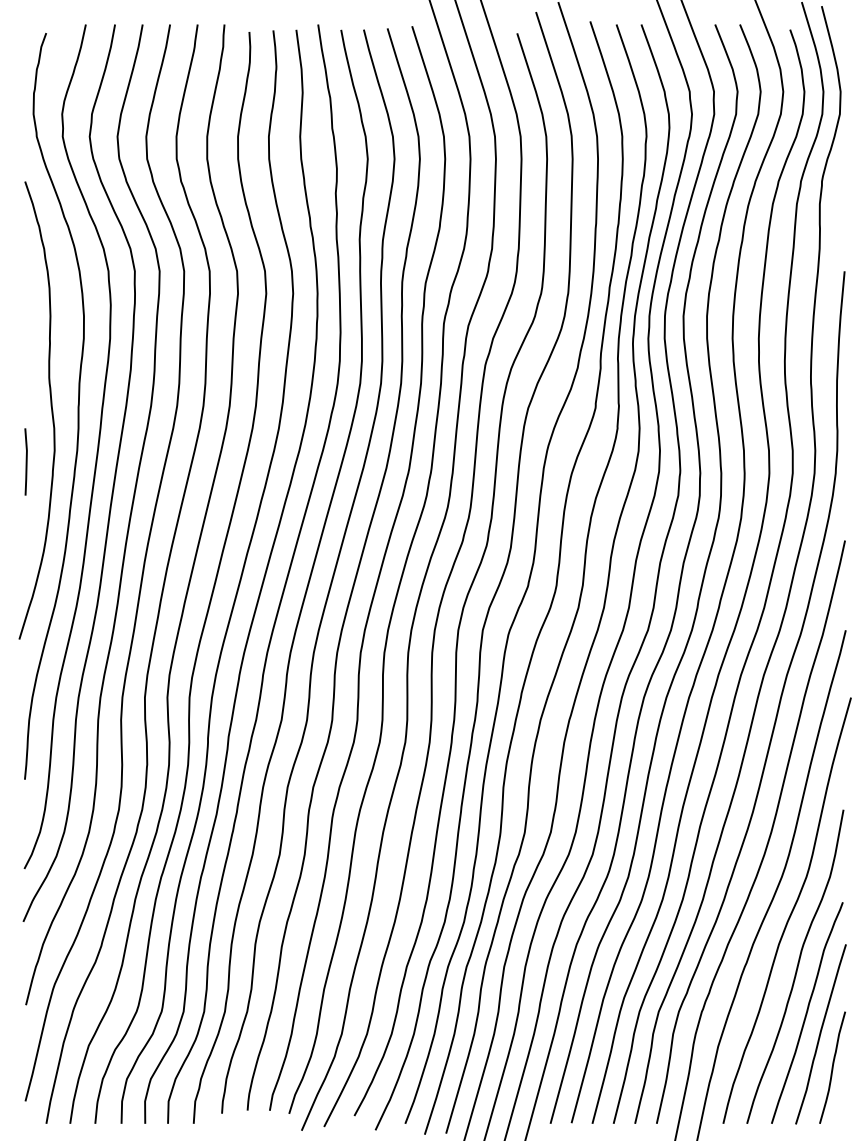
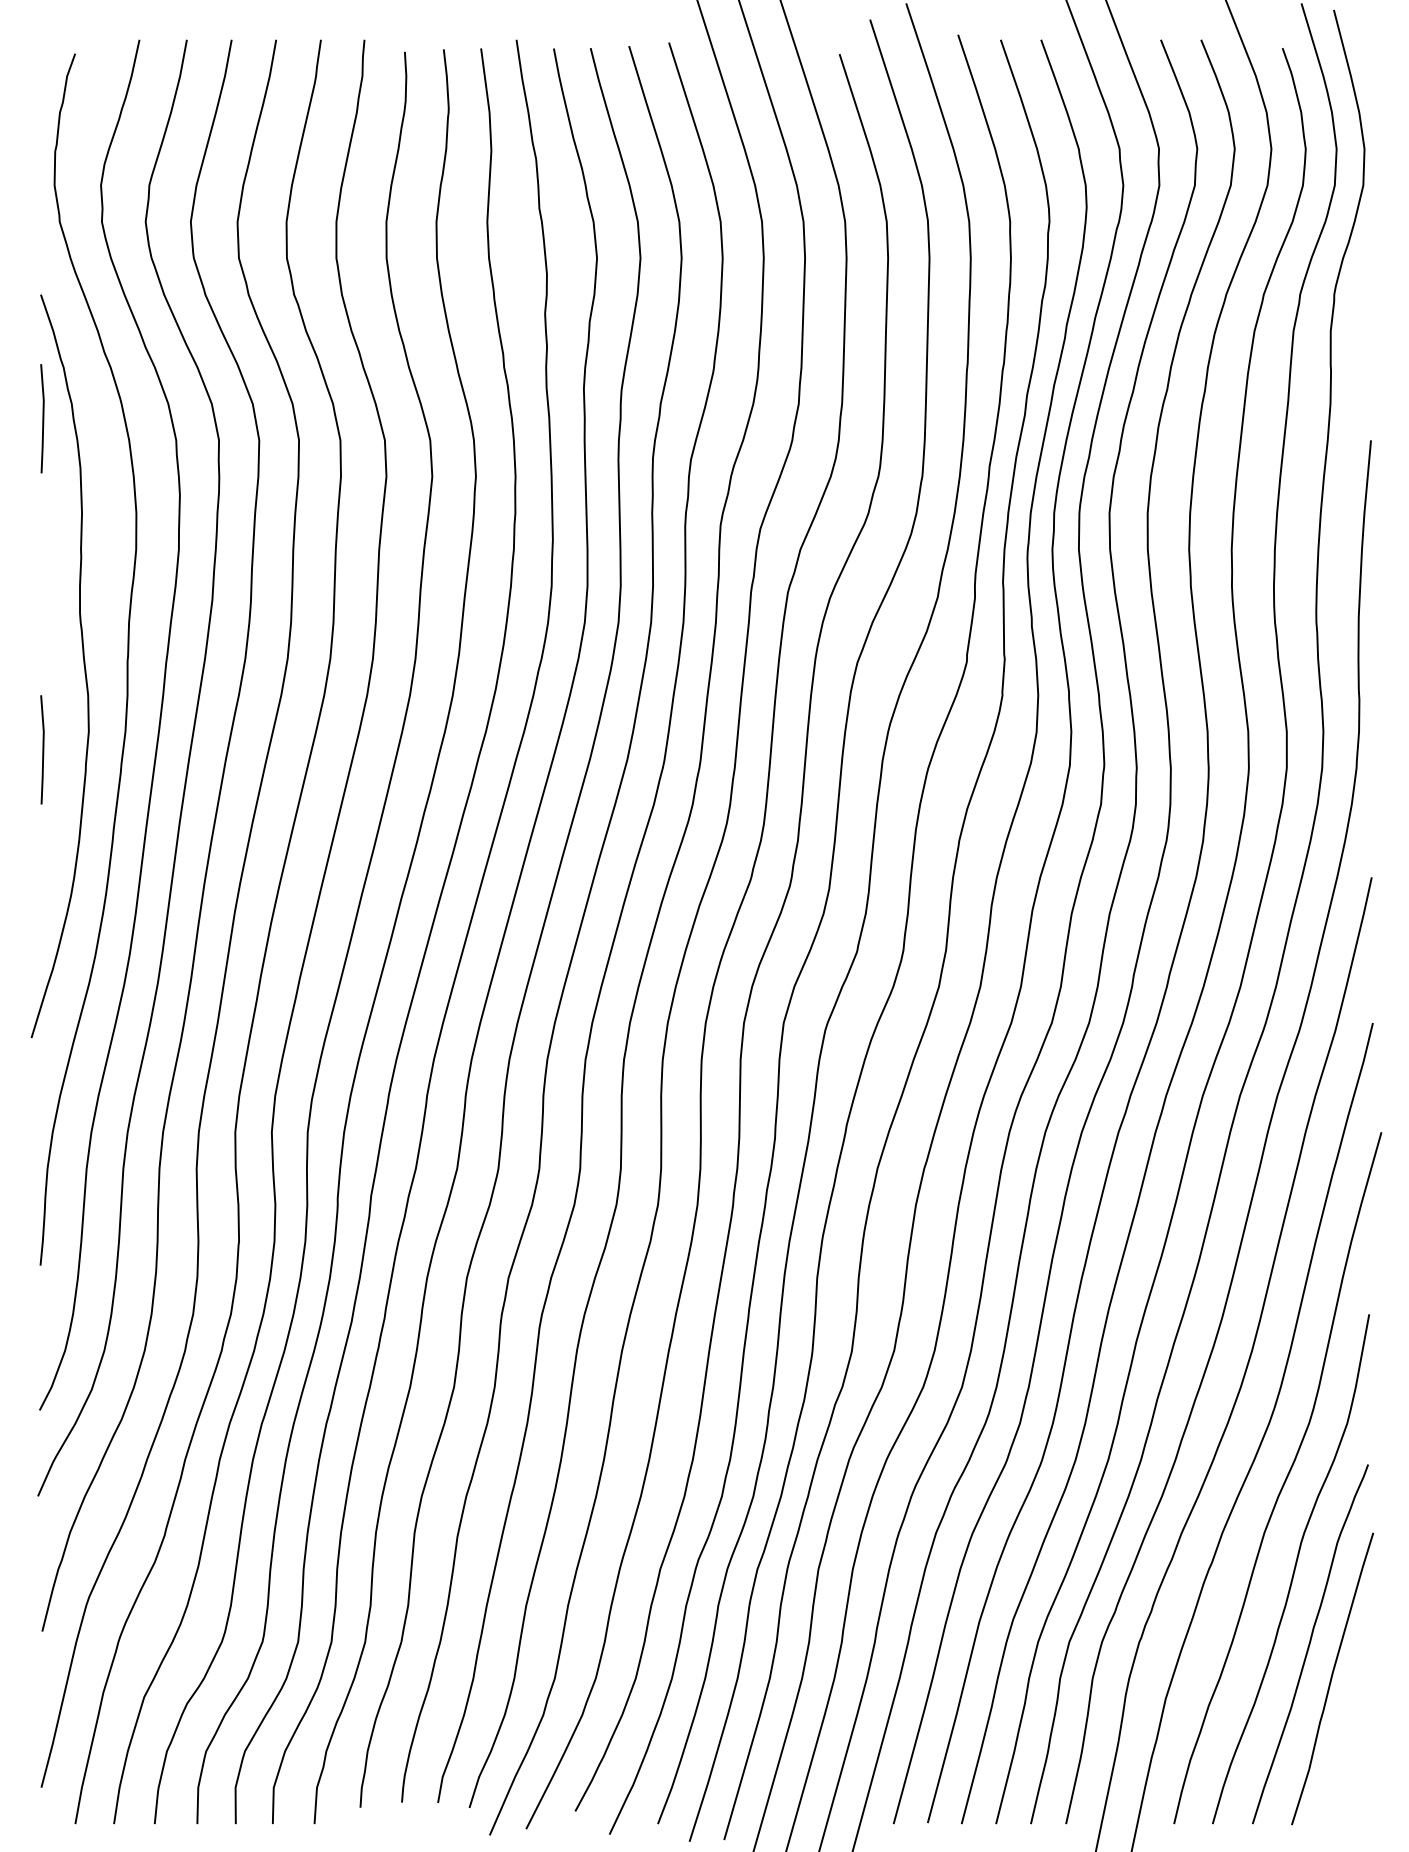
line: (25, 257) -> (41, 417), added
curve: (832, 1067) -> (1351, 1732), removed

